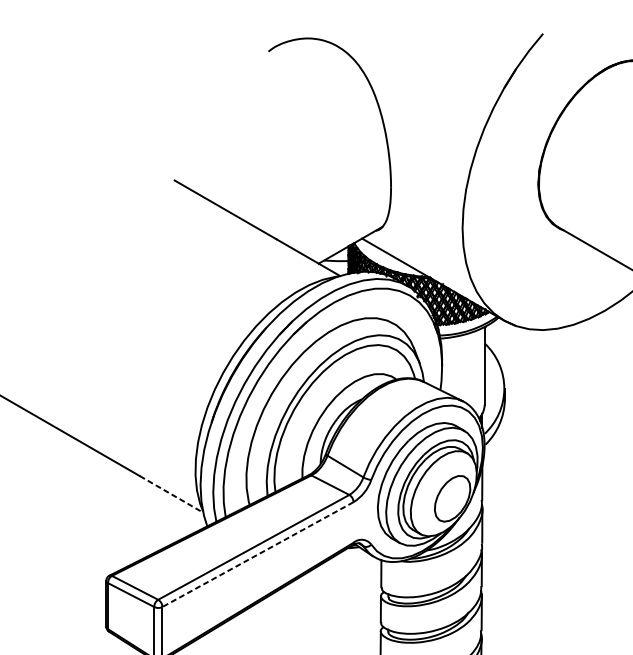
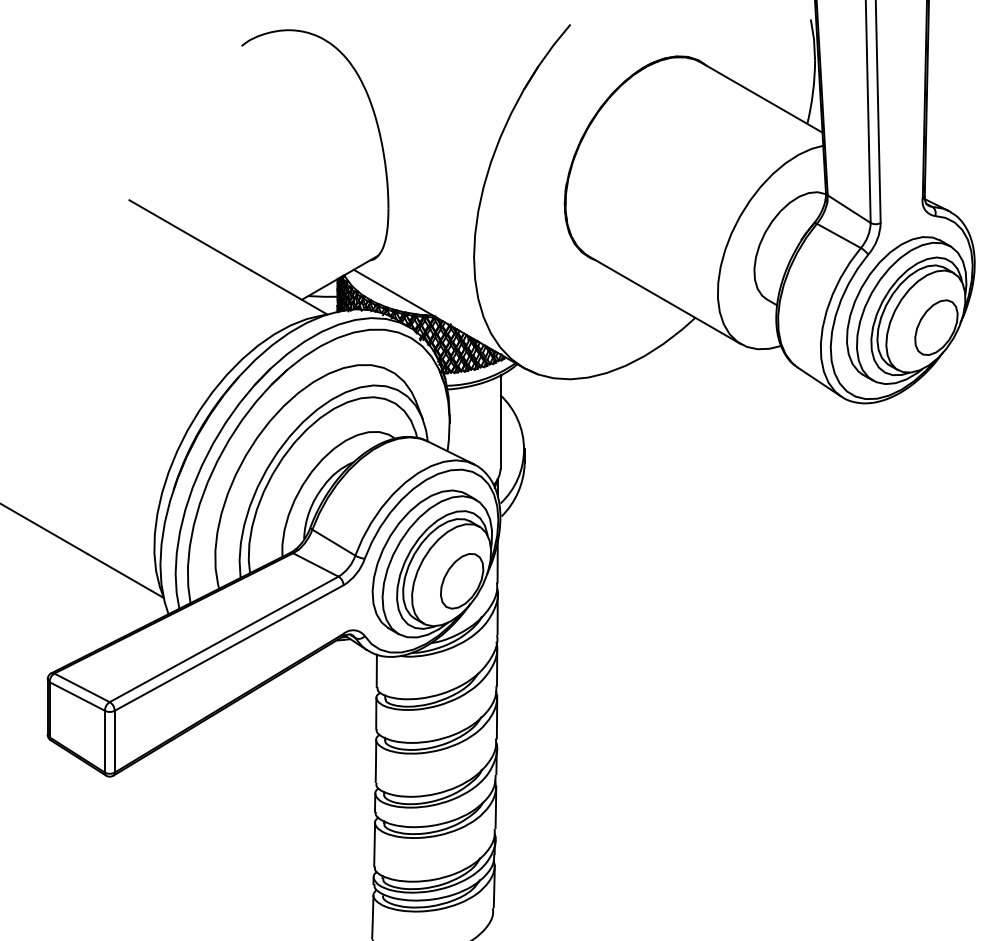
line: (171, 494) -> (125, 576), dashed -> solid
line: (257, 554) -> (228, 648), dashed -> solid

